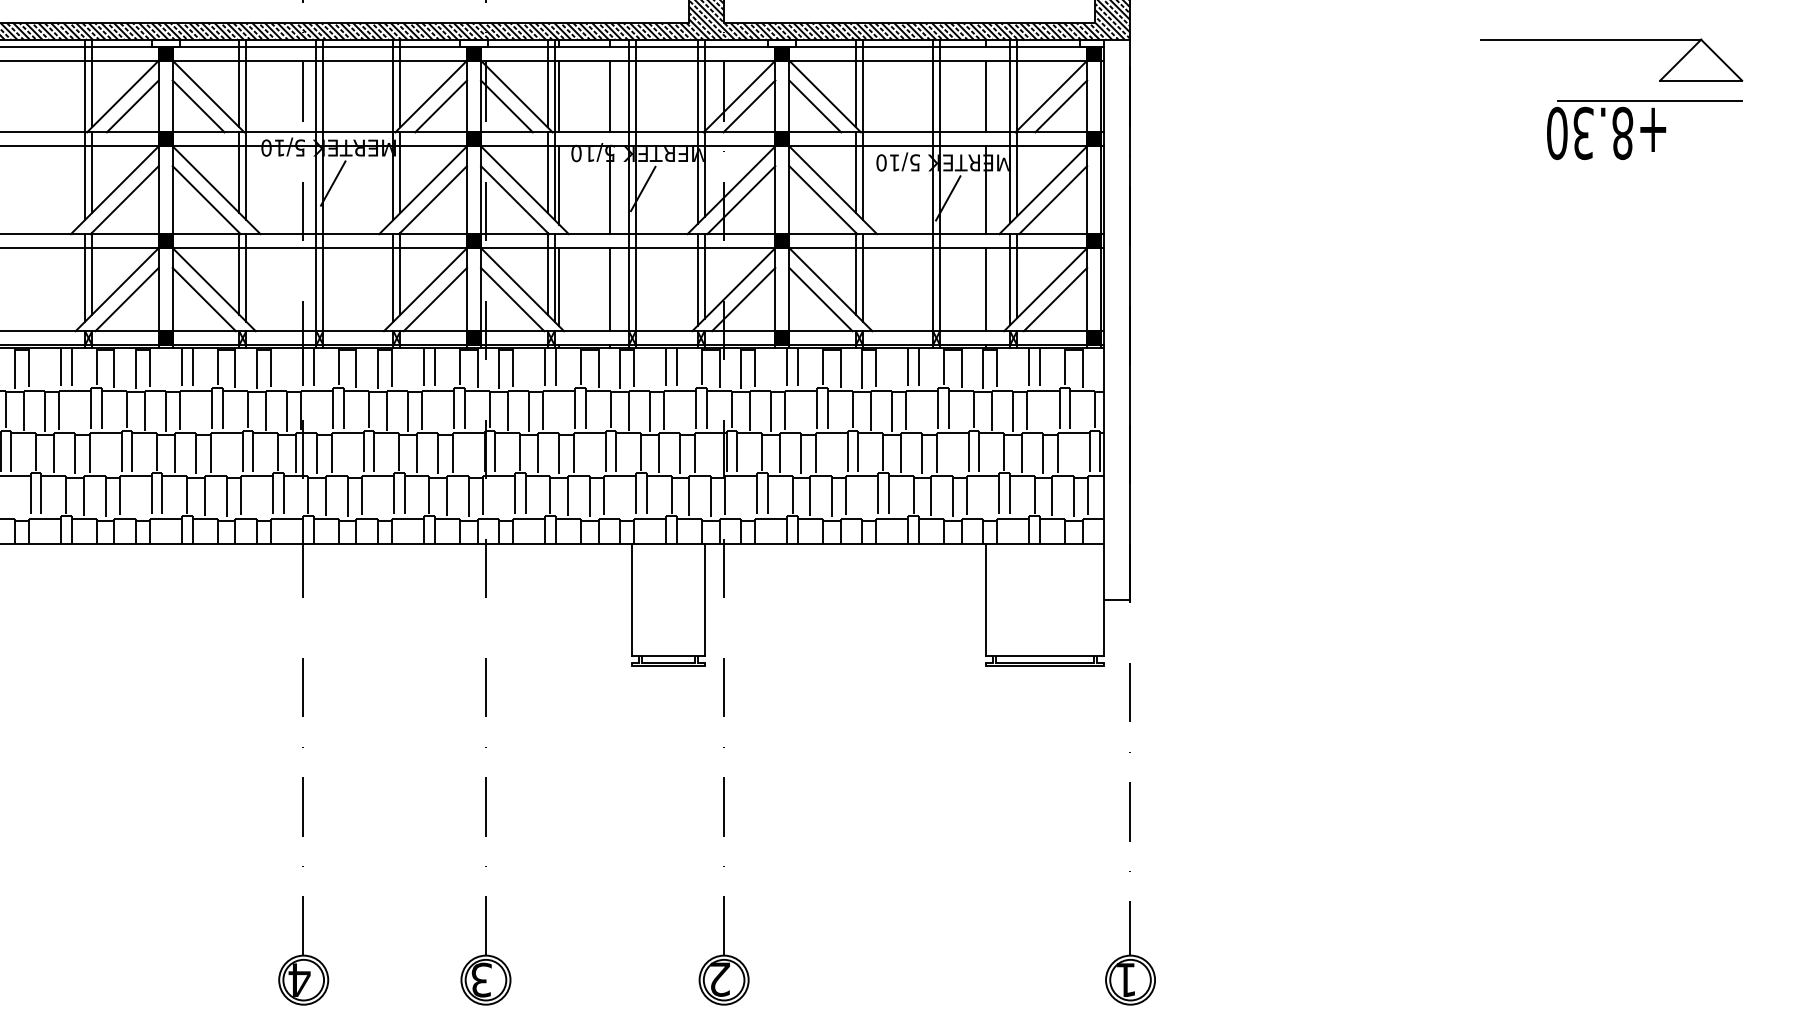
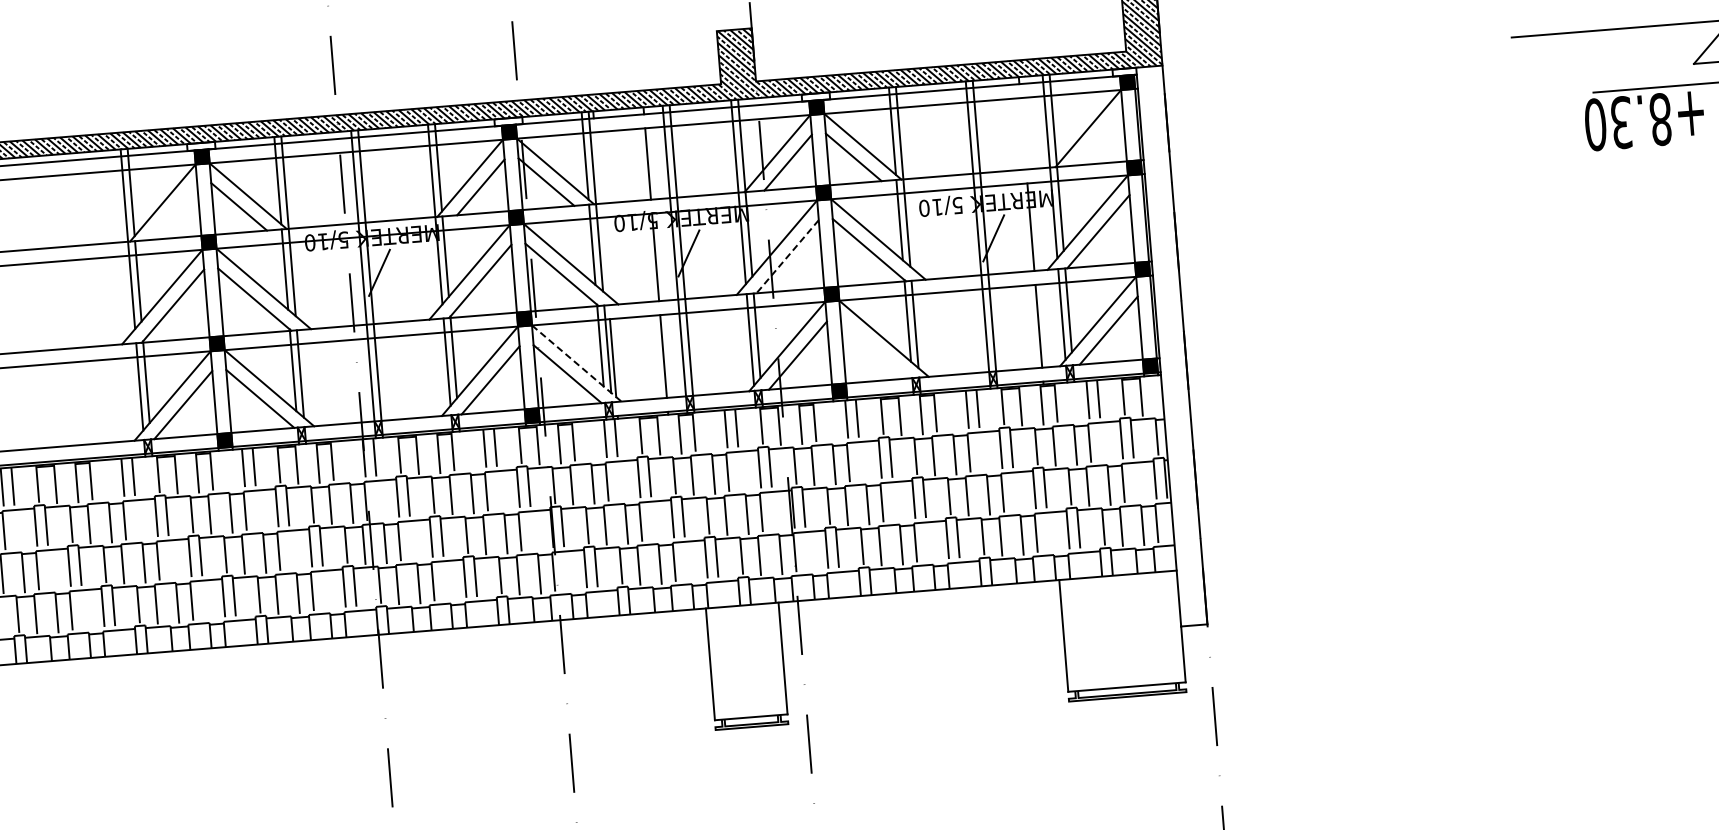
line: (559, 96) -> (598, 167), removed
line: (986, 96) -> (1023, 133), removed
line: (132, 106) -> (173, 212), removed
line: (1061, 106) -> (1099, 137), removed
line: (559, 185) -> (605, 256), removed
line: (741, 200) -> (787, 257), solid -> dashed
line: (522, 289) -> (576, 363), solid -> dashed
line: (820, 299) -> (874, 349), removed

